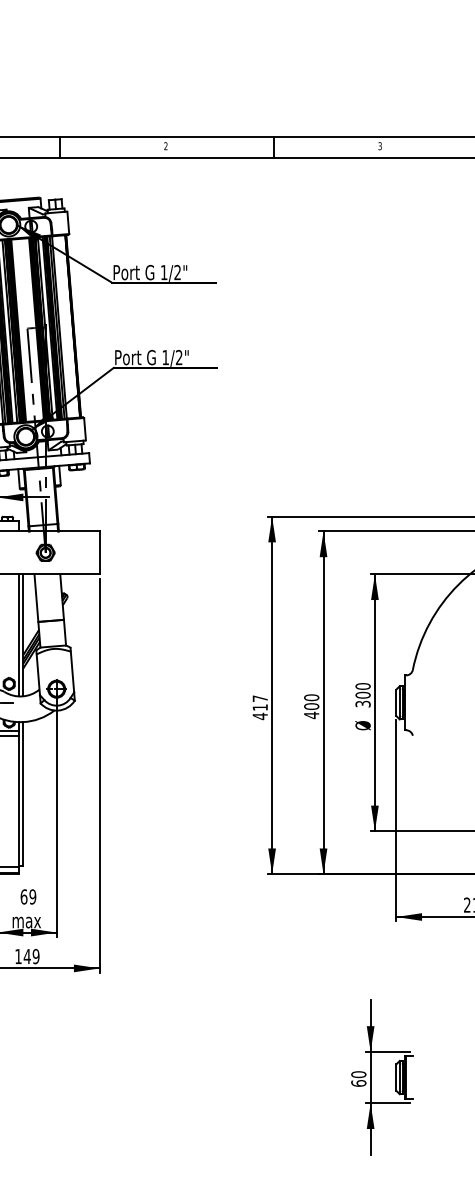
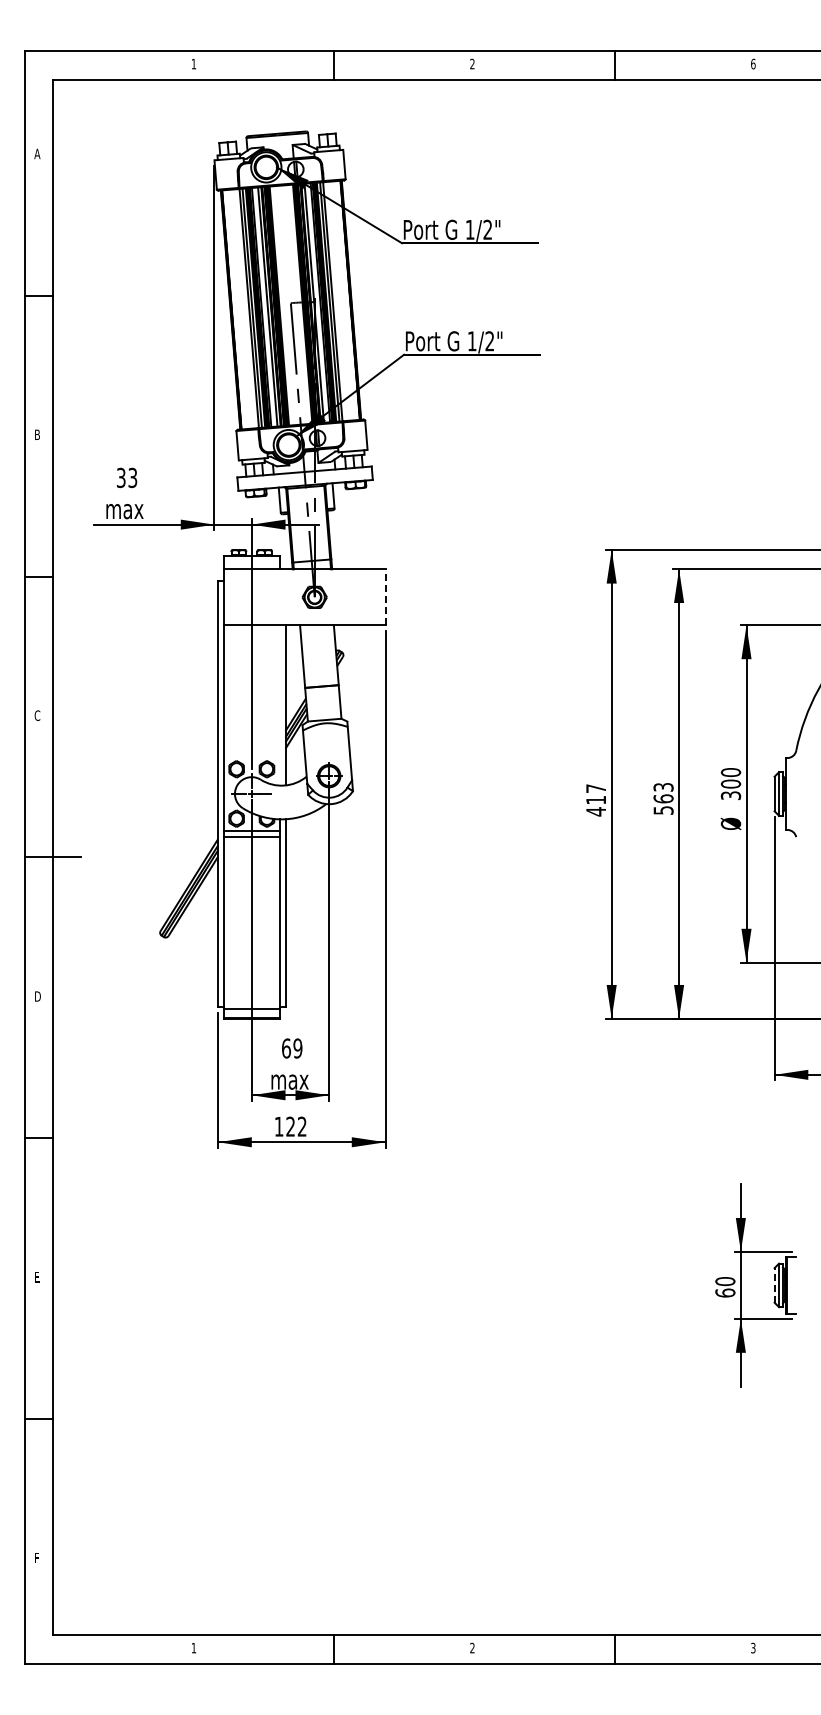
text: (380, 145) -> (753, 63), 3 -> 6
line: (99, 552) -> (385, 596), solid -> dashed
line: (18, 635) -> (279, 705), removed
text: (311, 706) -> (663, 798), 400 -> 563
text: (30, 956) -> (295, 1126), 149 -> 122
line: (396, 1076) -> (774, 1284), solid -> dashed

